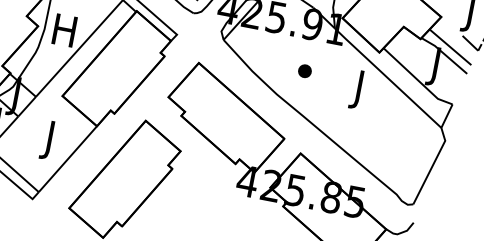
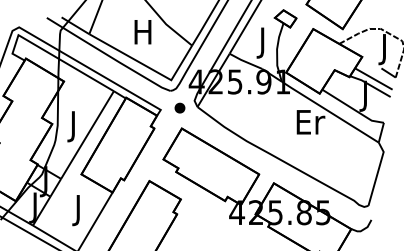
text: (64, 34) -> (73, 126), H -> J
part: (304, 70) -> (179, 107), moved
text: (360, 90) -> (310, 125), J -> Er

